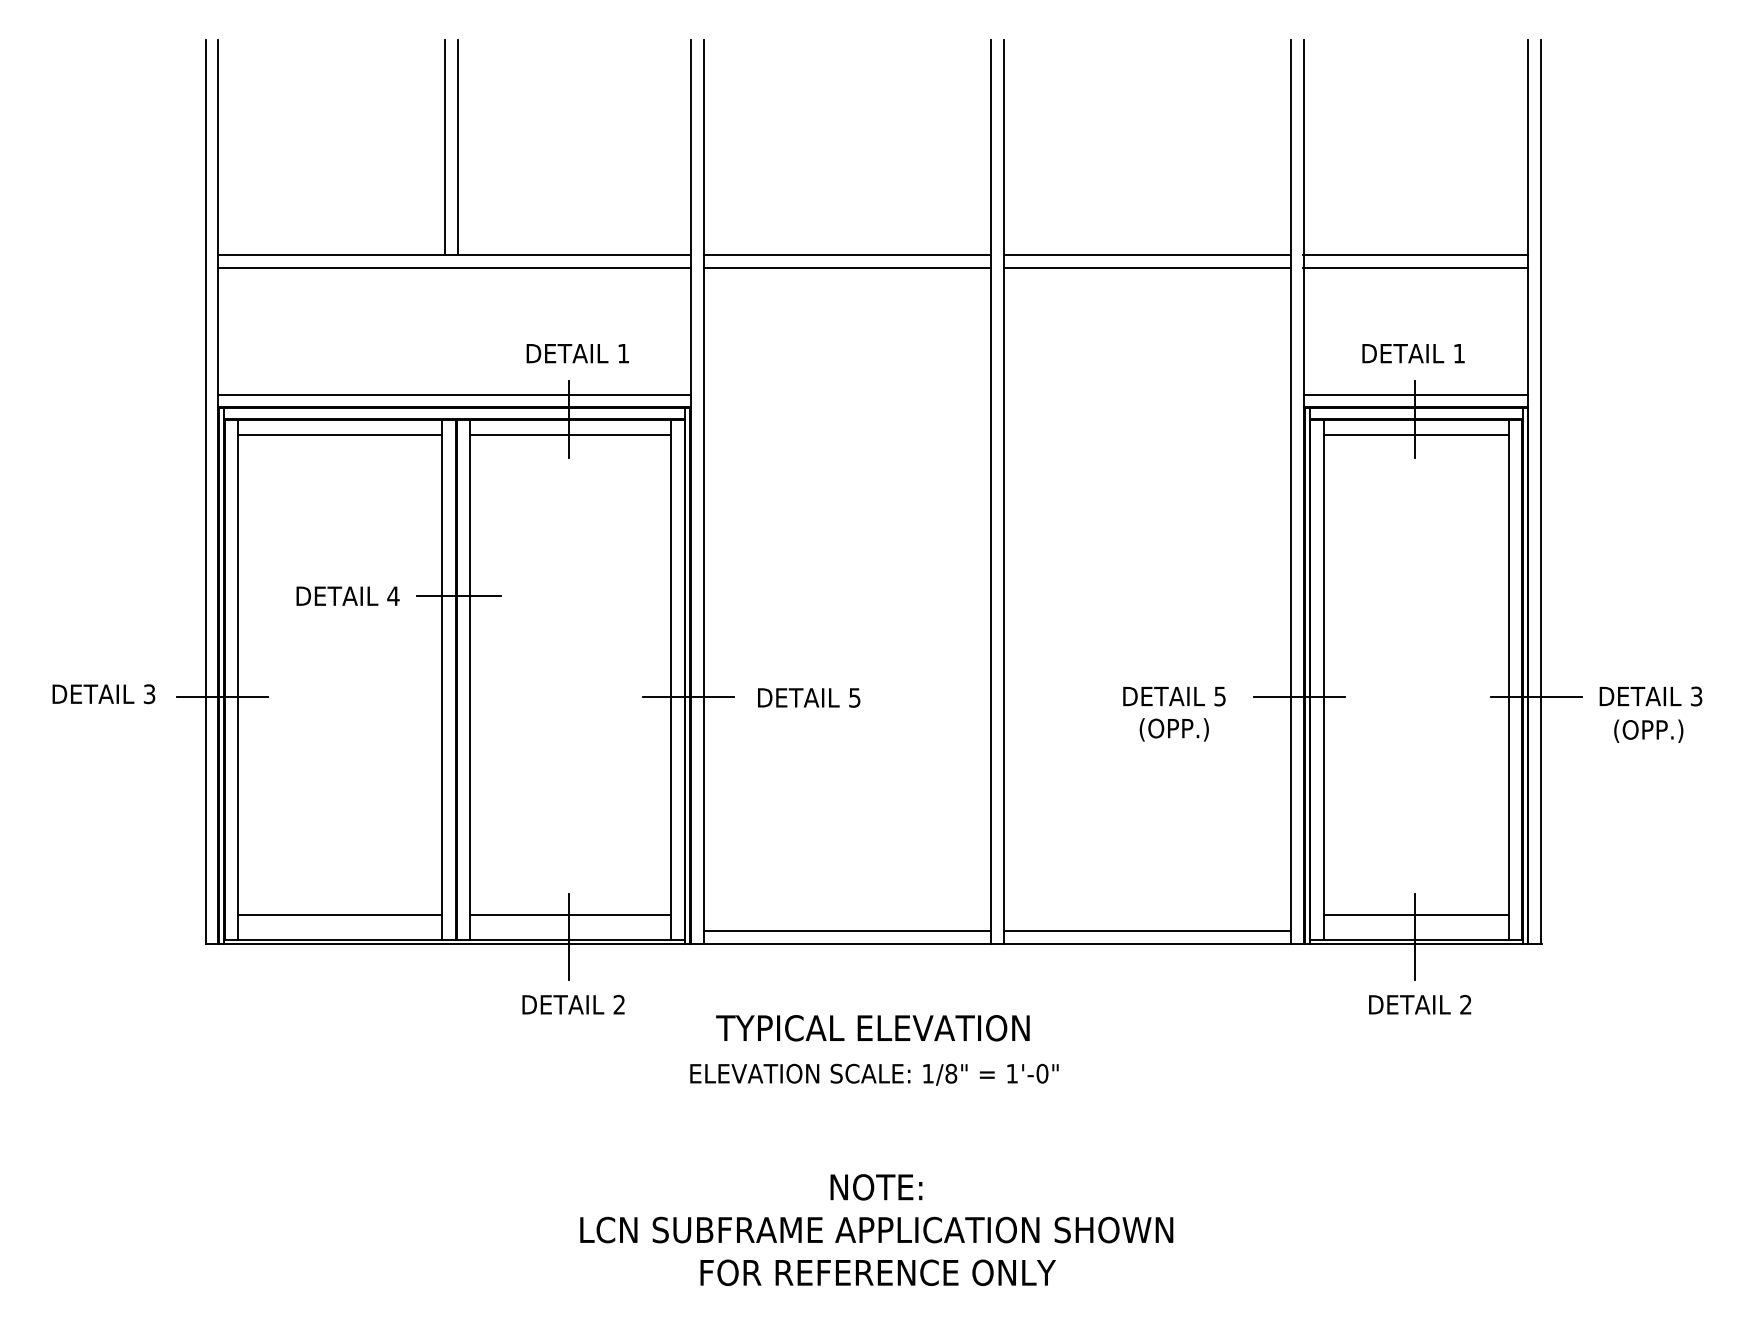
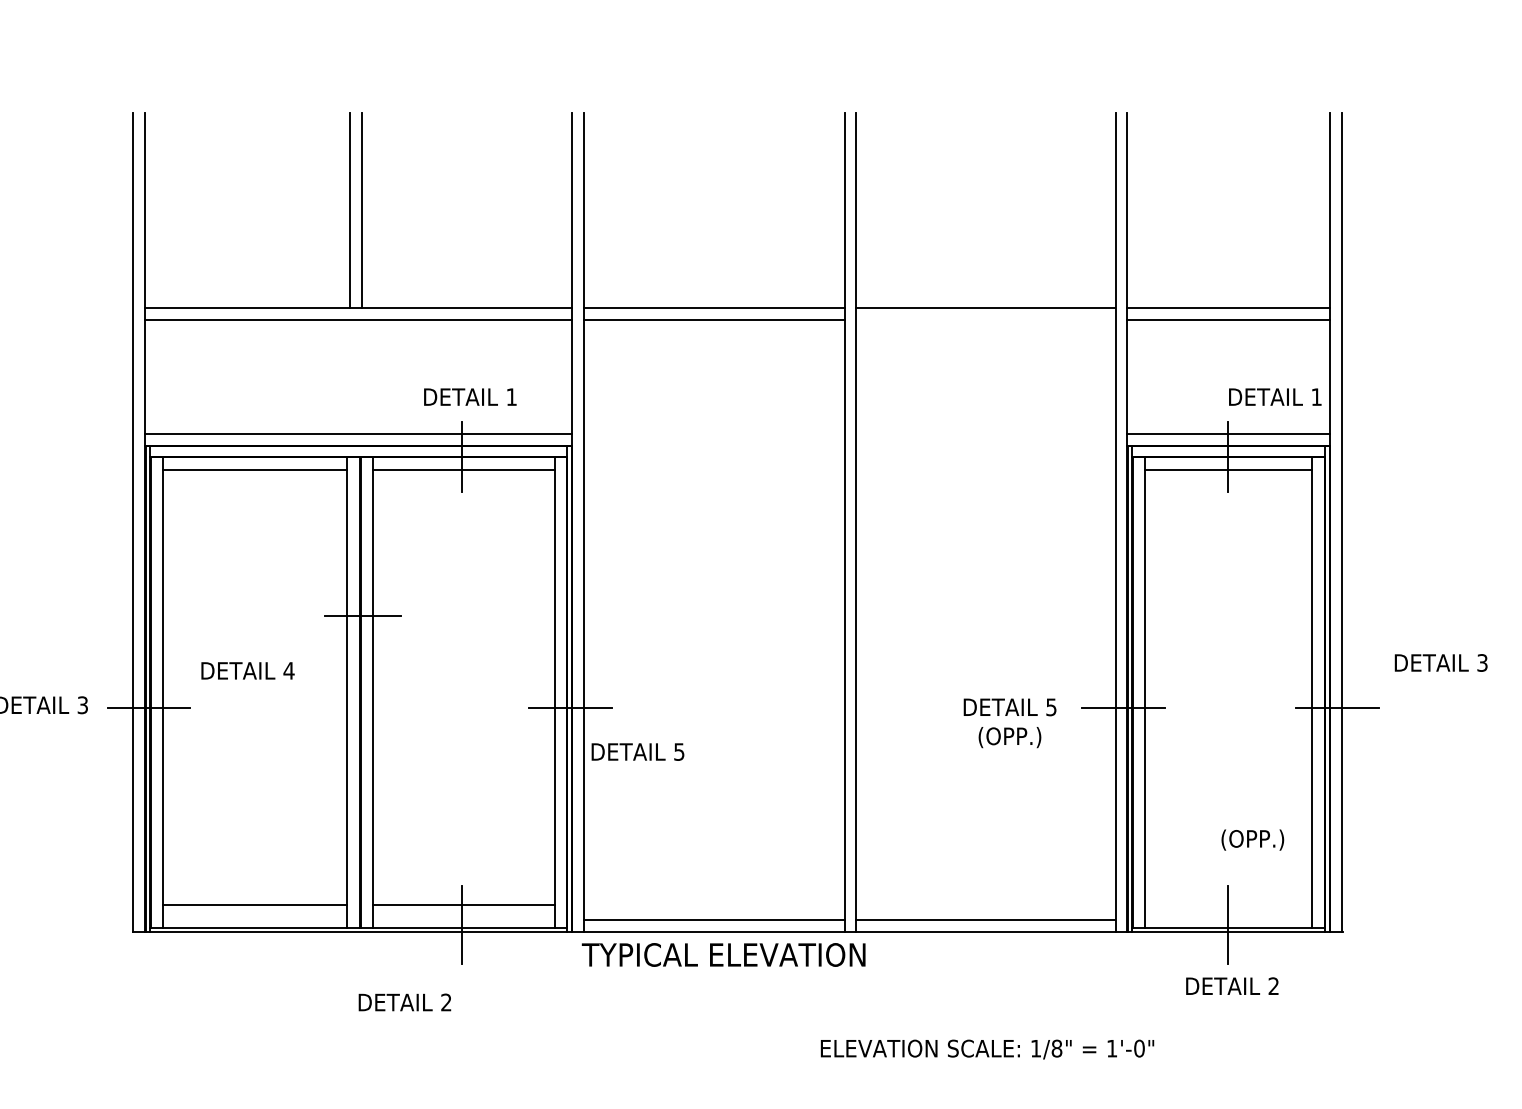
line: (1147, 267) -> (985, 319), removed
text: (1413, 353) -> (1275, 397), moved
text: (347, 595) -> (247, 670), moved
text: (1650, 696) -> (1440, 663), moved
text: (809, 697) -> (638, 751), moved
text: (1648, 730) -> (1252, 839), moved
line: (1415, 914) -> (1228, 904), removed
text: (573, 1004) -> (404, 1002), moved
text: (872, 1028) -> (723, 955), moved
text: (874, 1074) -> (987, 1049), moved

